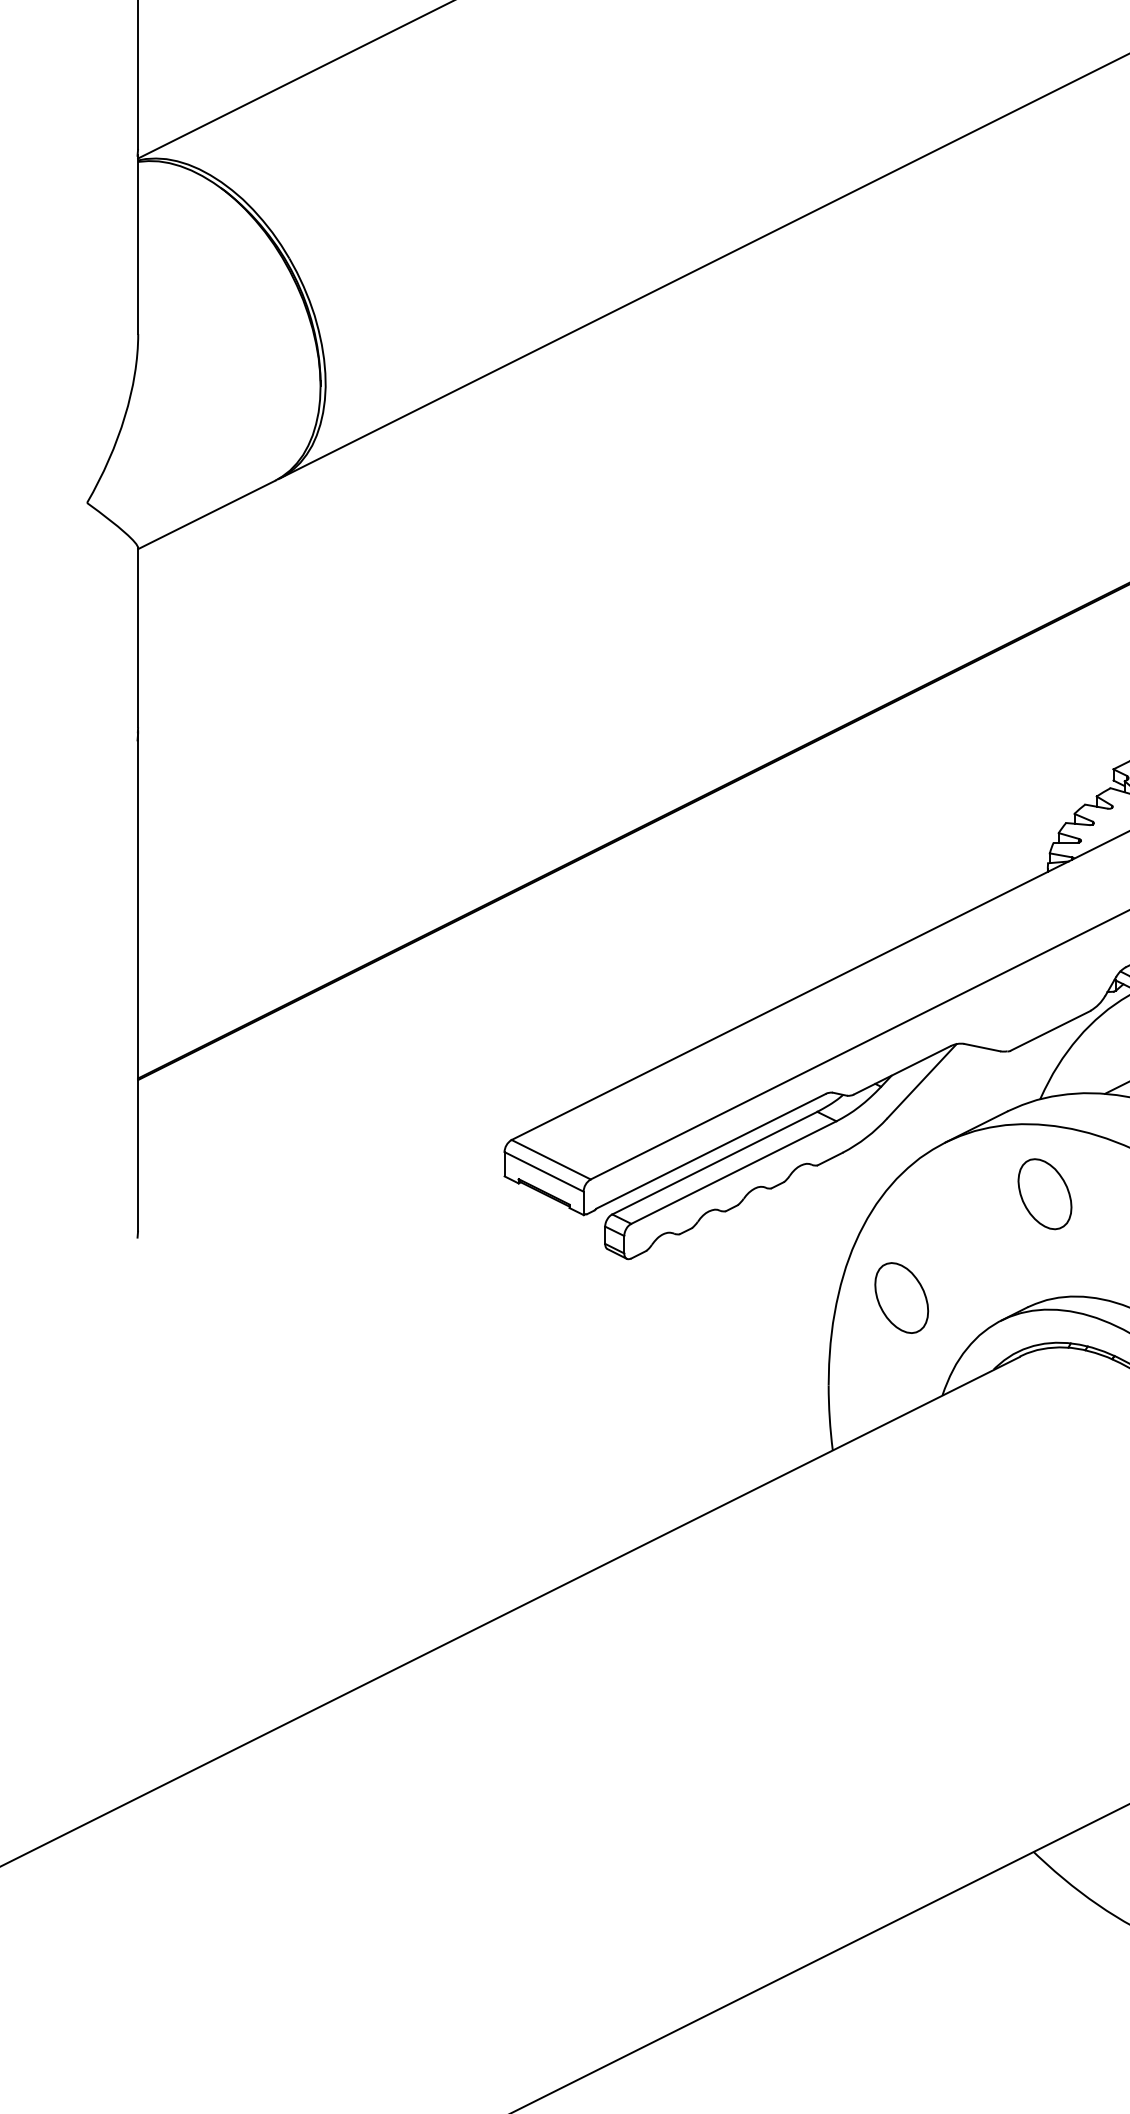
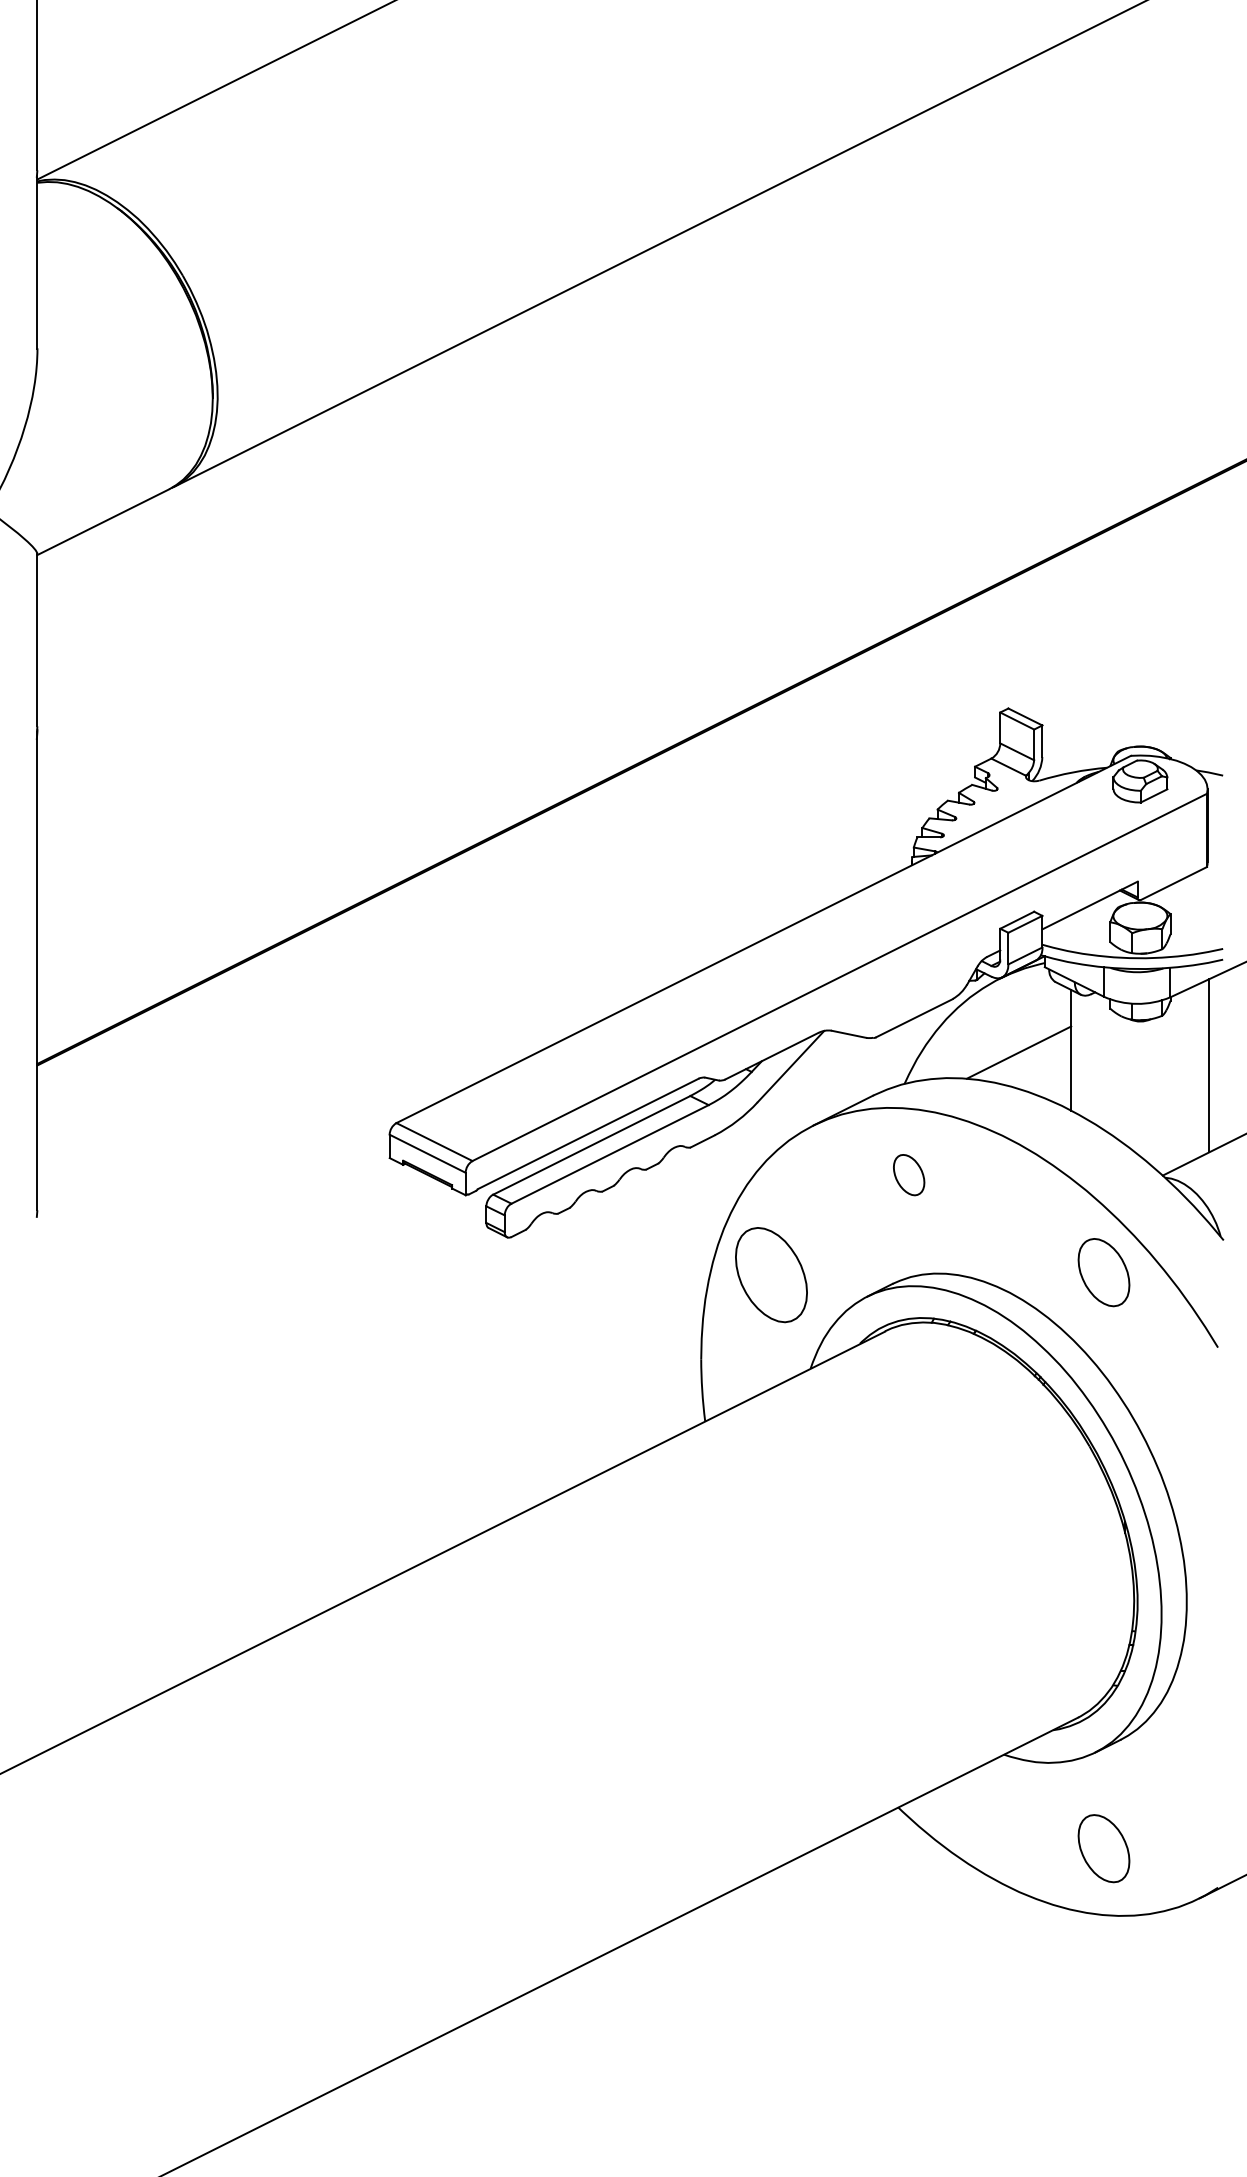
part: (1044, 1193) -> (908, 1174), size x0.6
part: (901, 1297) -> (771, 1274), size x1.4

